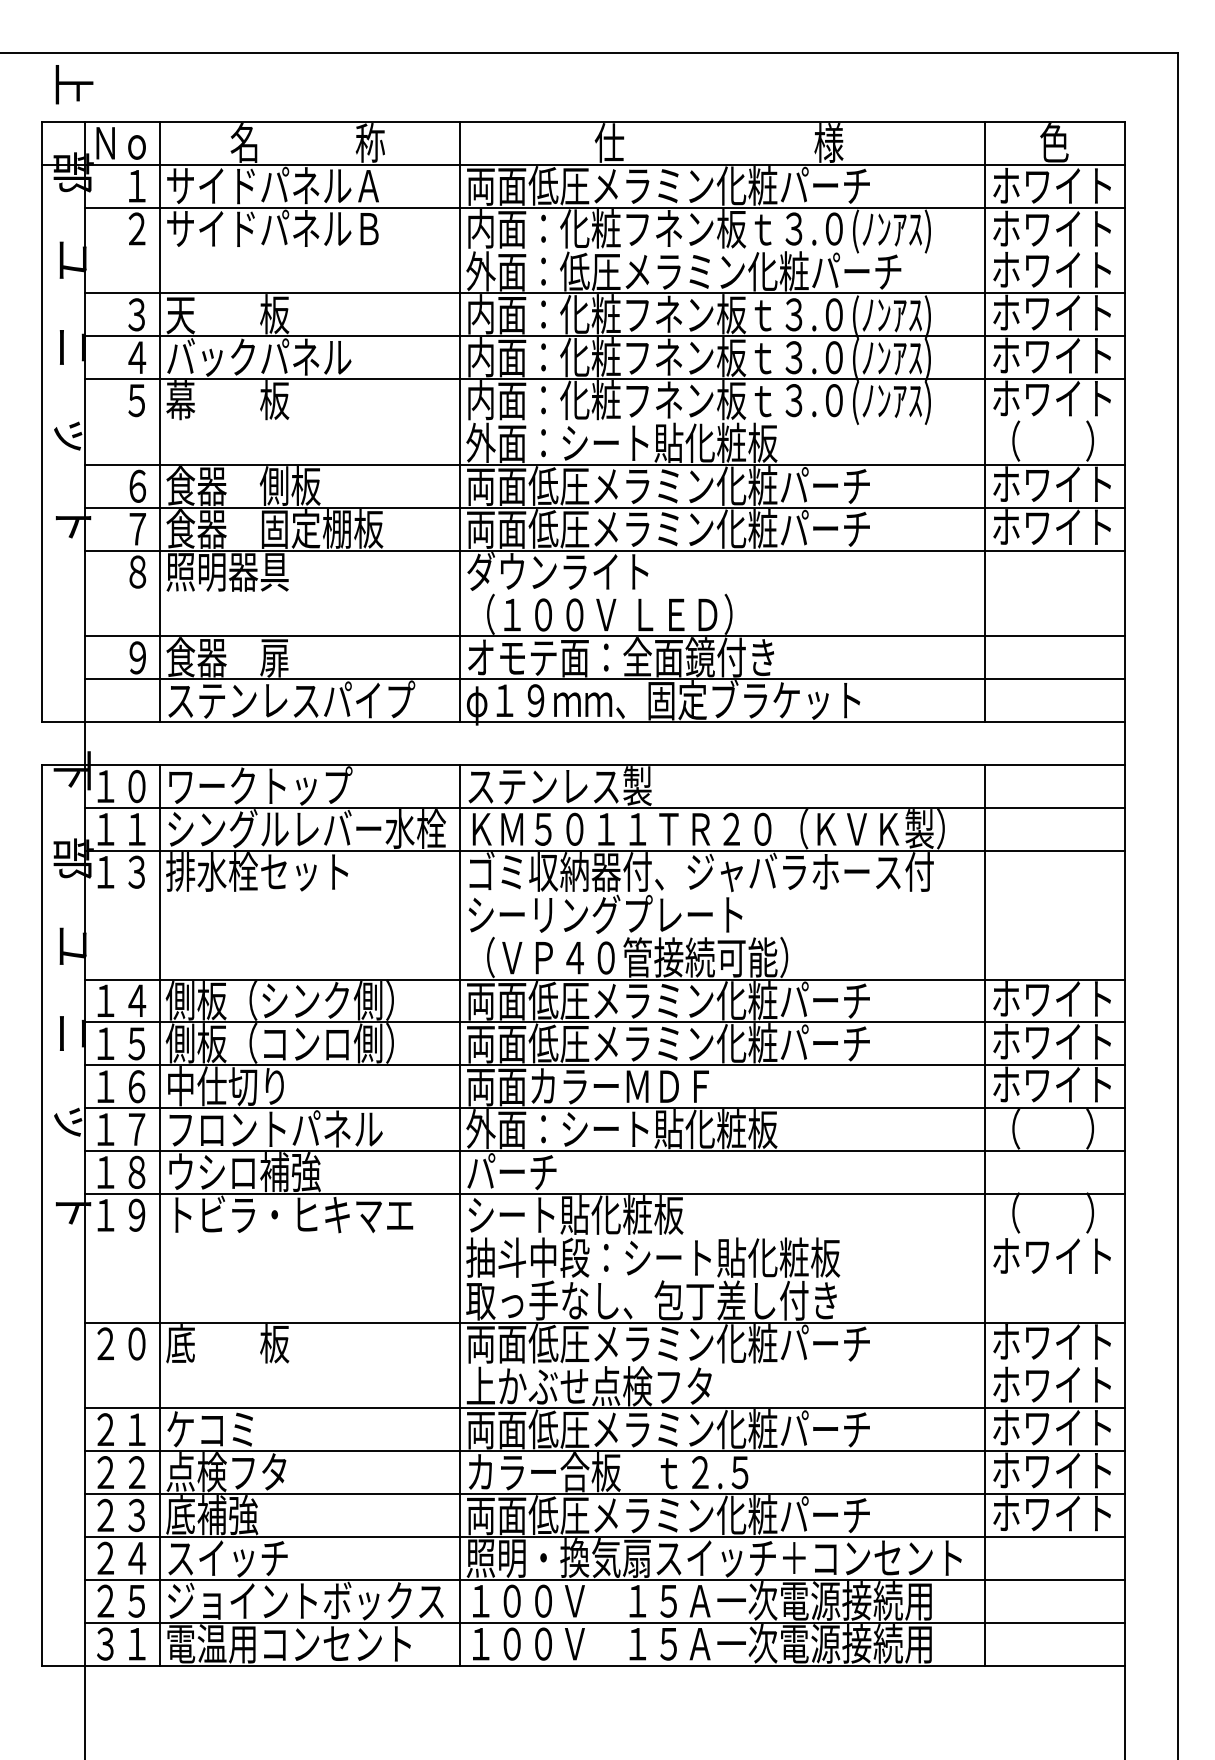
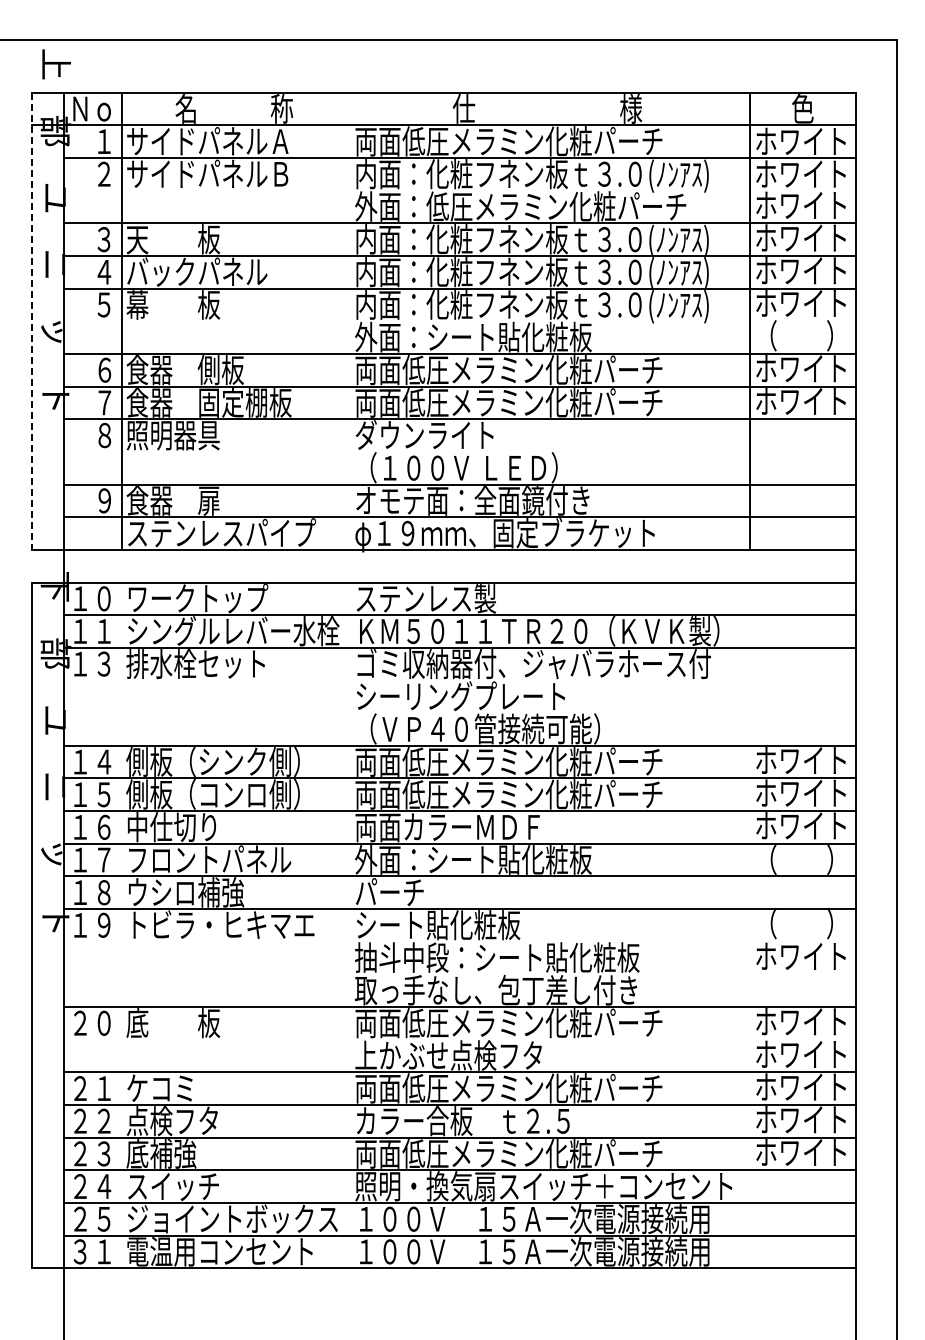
line: (460, 421) -> (350, 320), removed
line: (41, 422) -> (31, 321), solid -> dashed
line: (159, 1215) -> (121, 925), removed
line: (460, 1215) -> (350, 925), removed
line: (985, 1215) -> (750, 925), removed

